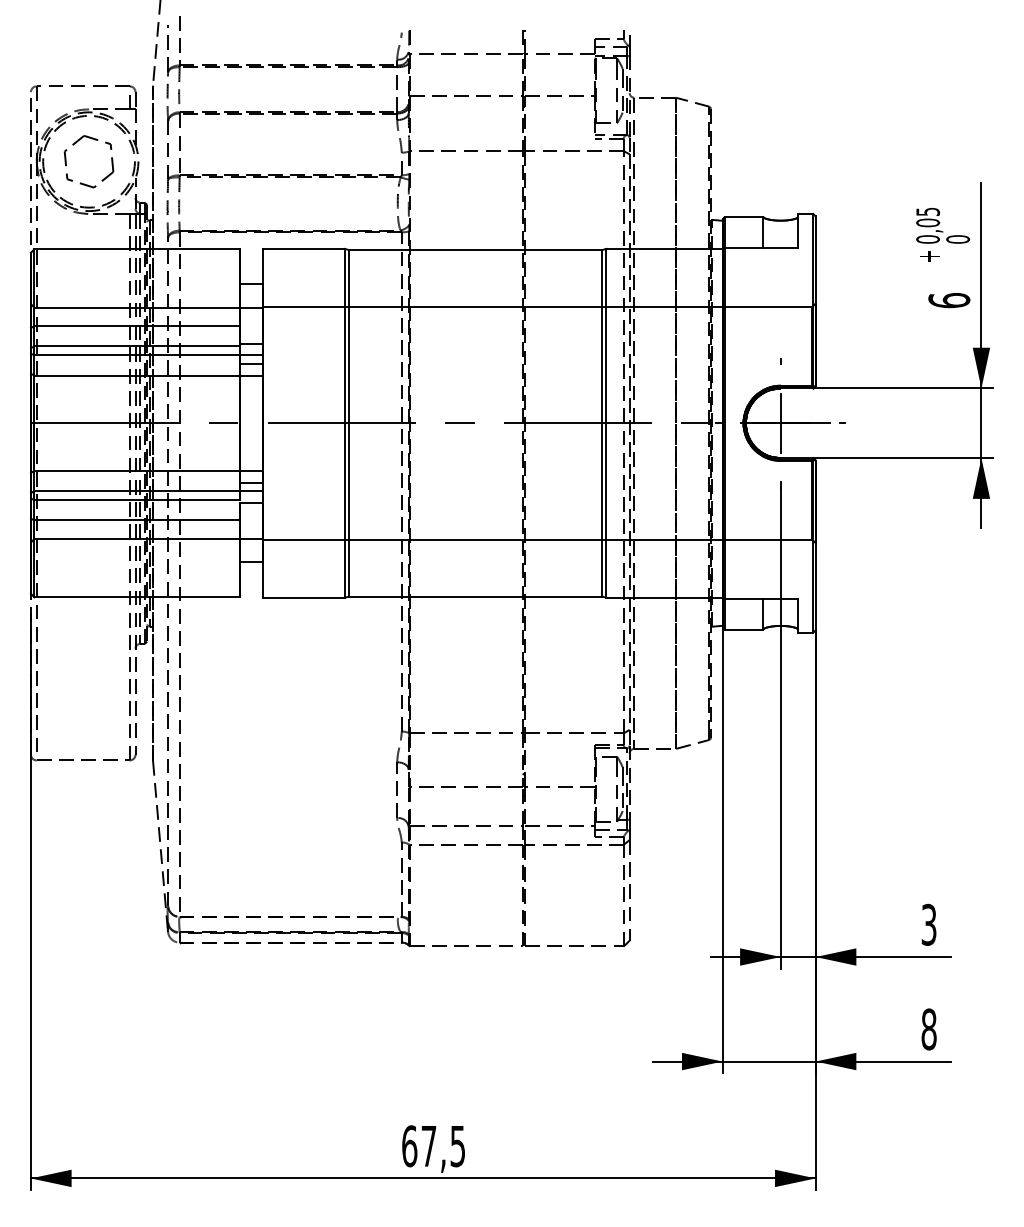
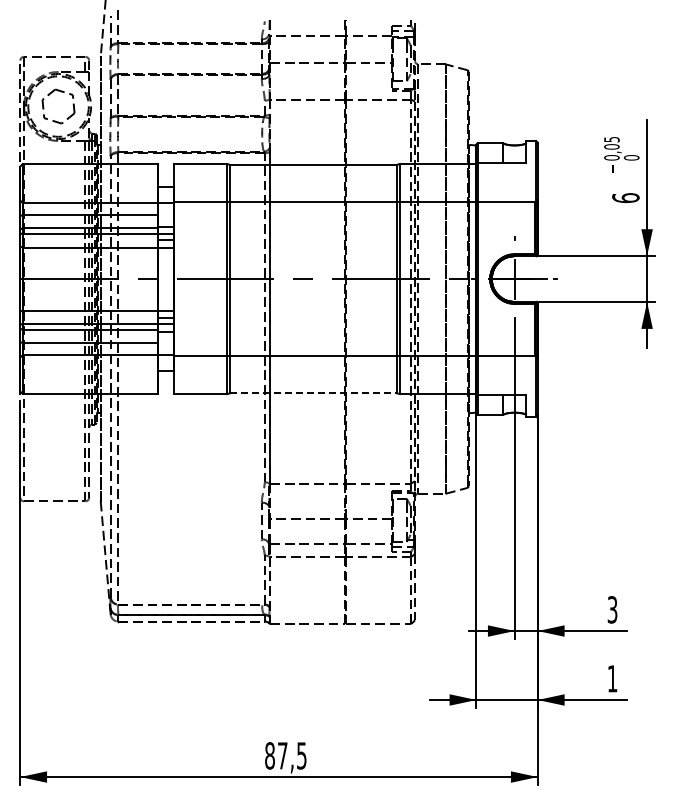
line: (477, 596) -> (314, 393), solid -> dashed
text: (928, 1028) -> (612, 678), 8 -> 1
text: (410, 1145) -> (270, 755), 67,5 -> 87,5

